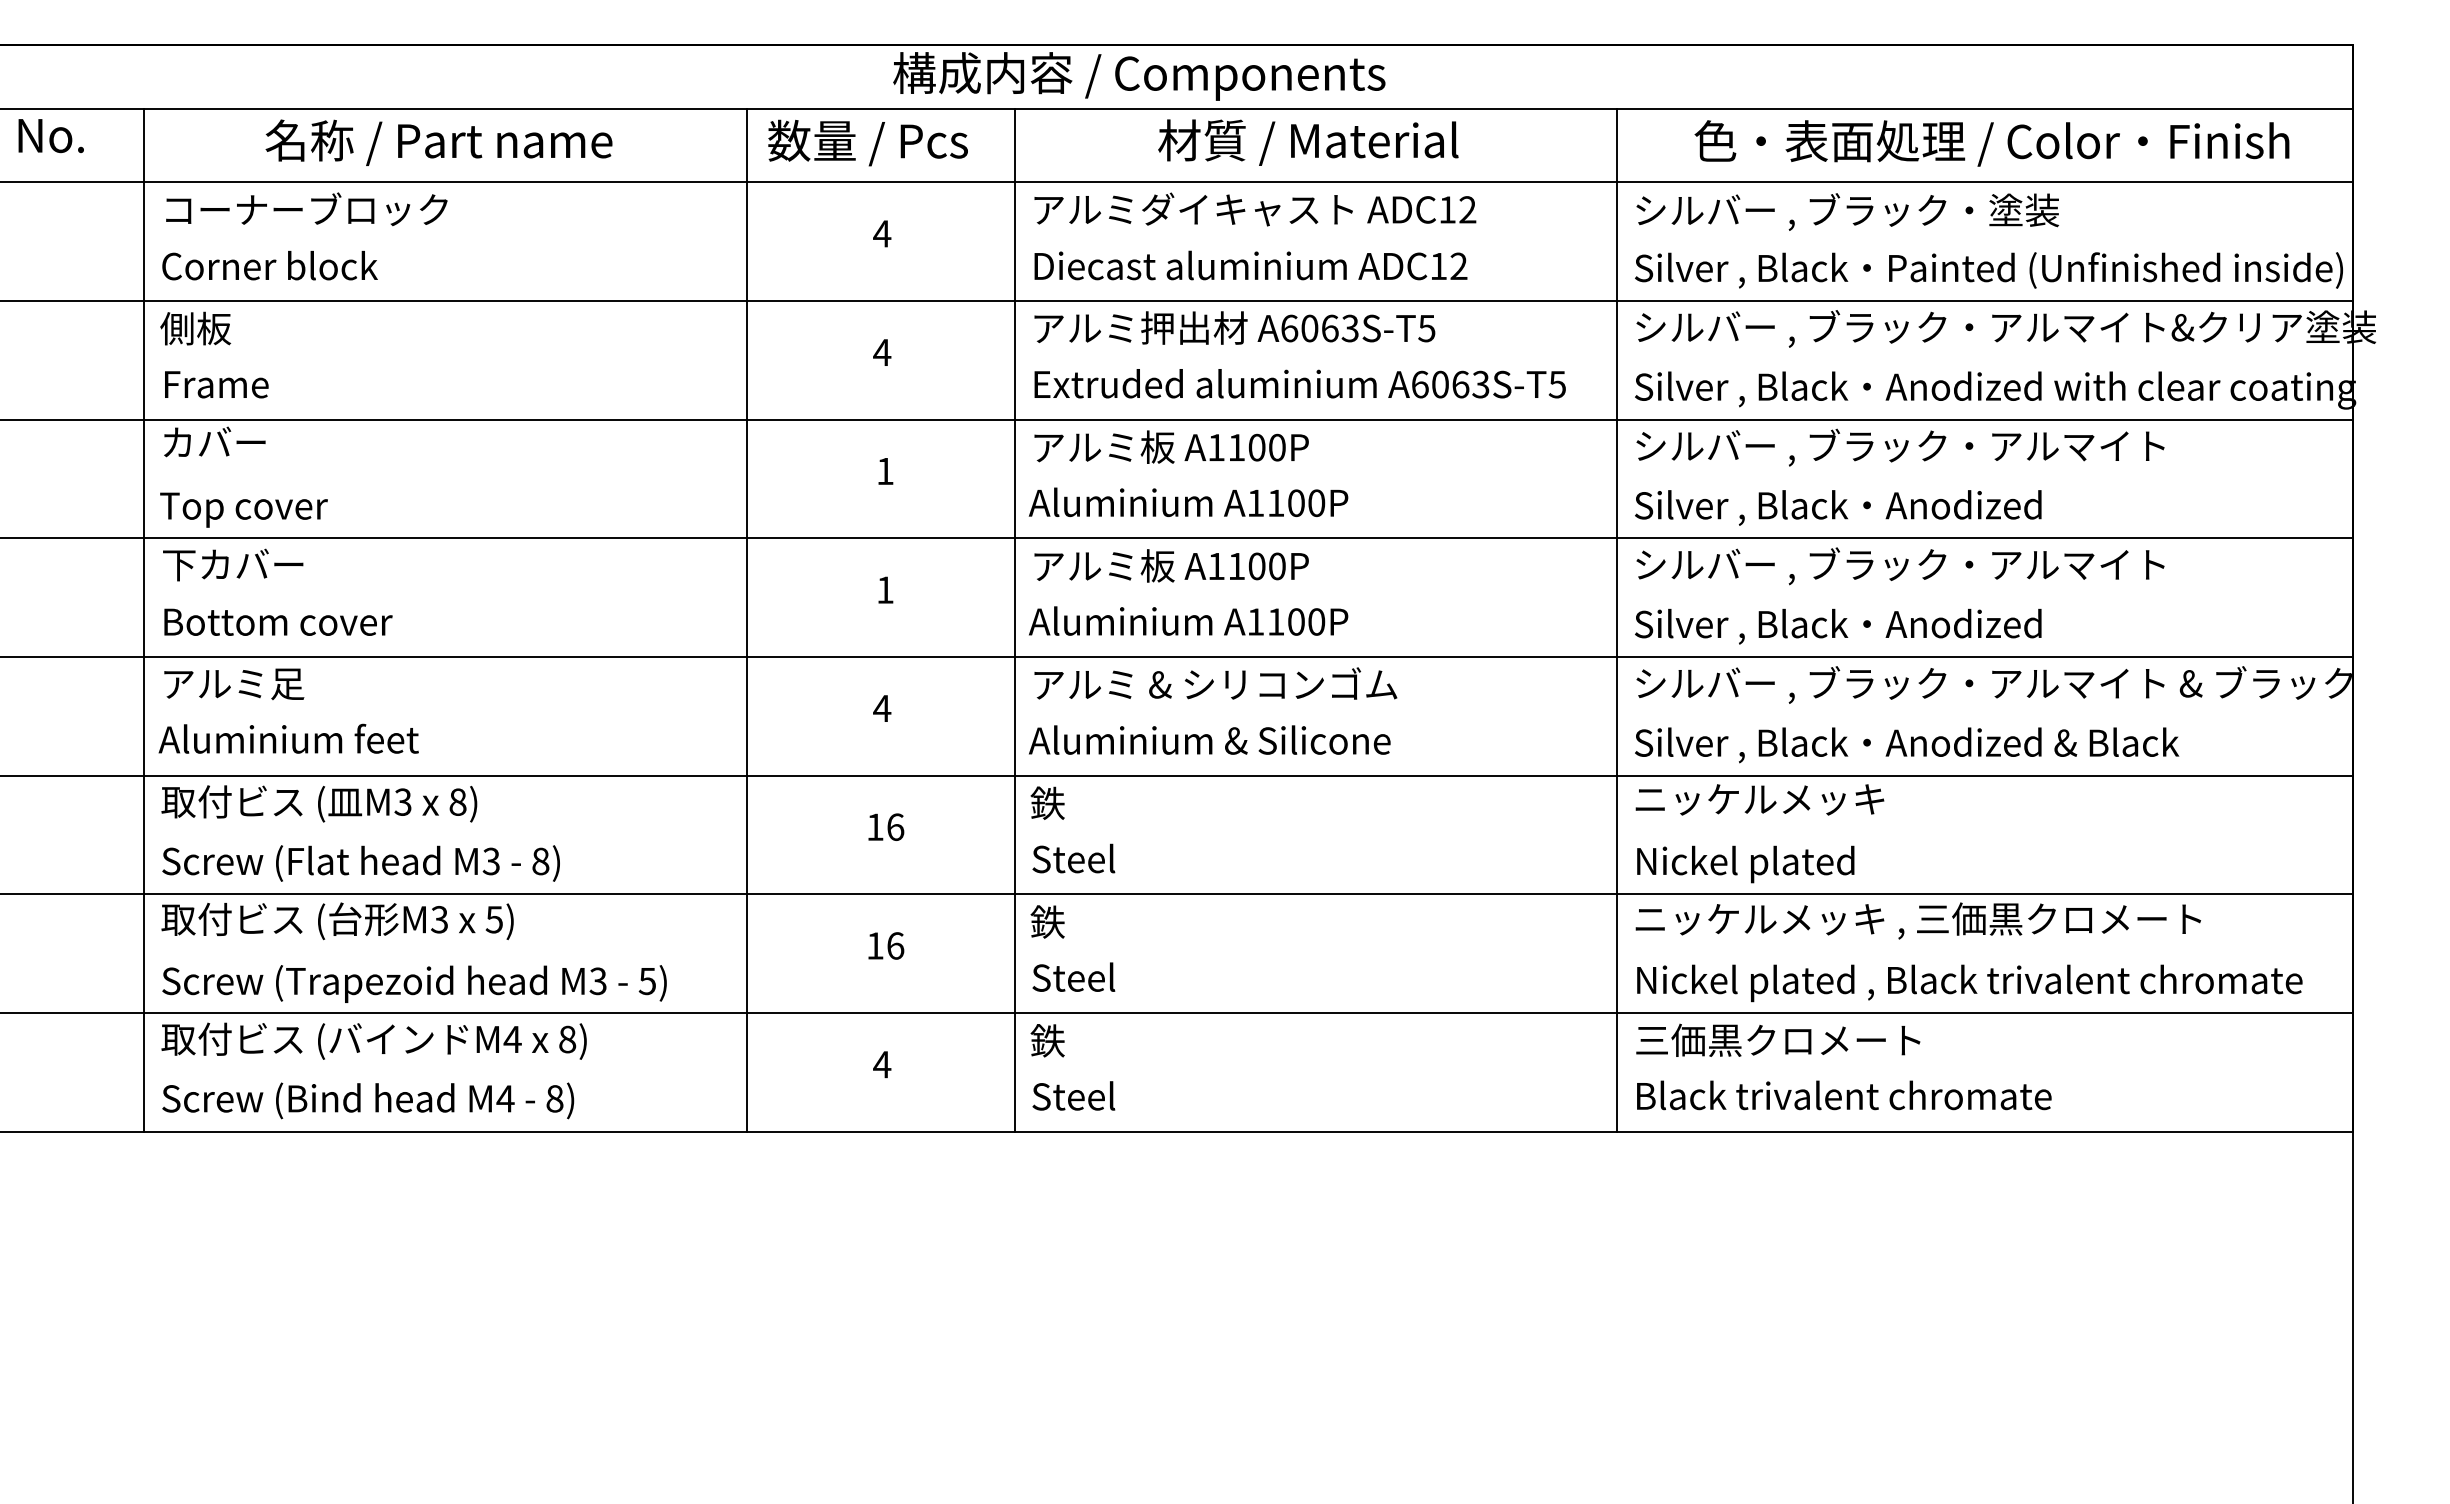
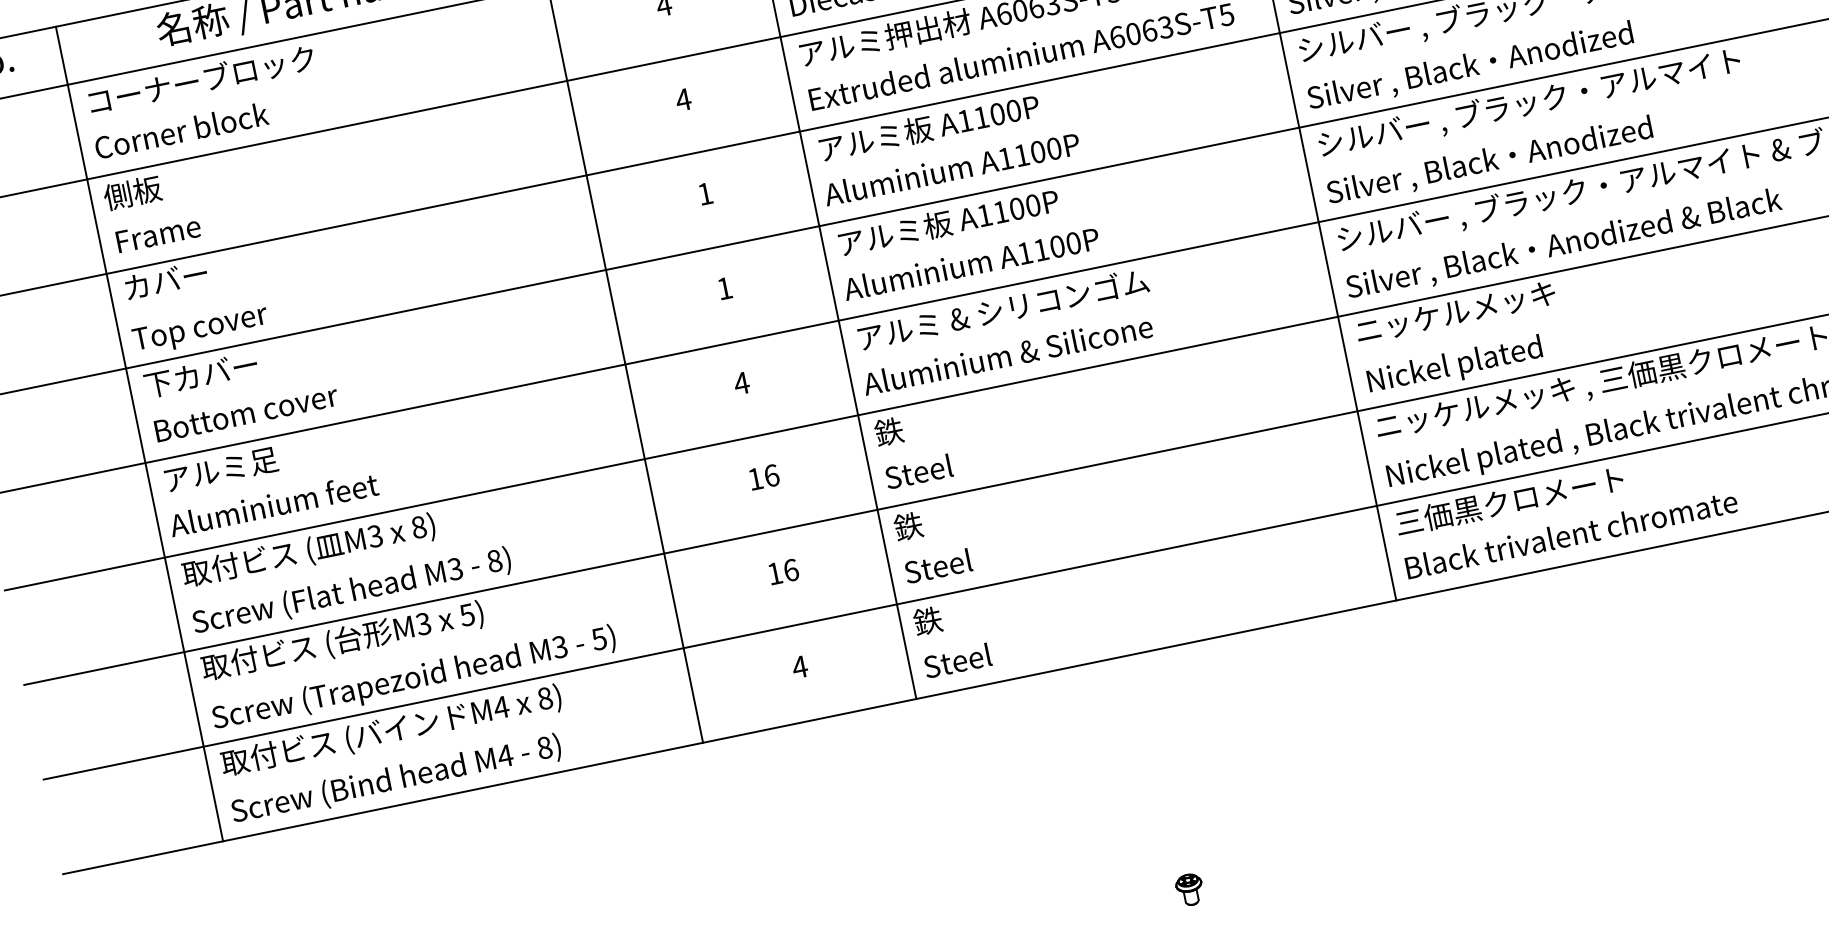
part: (1296, 1429) -> (1189, 890), added

